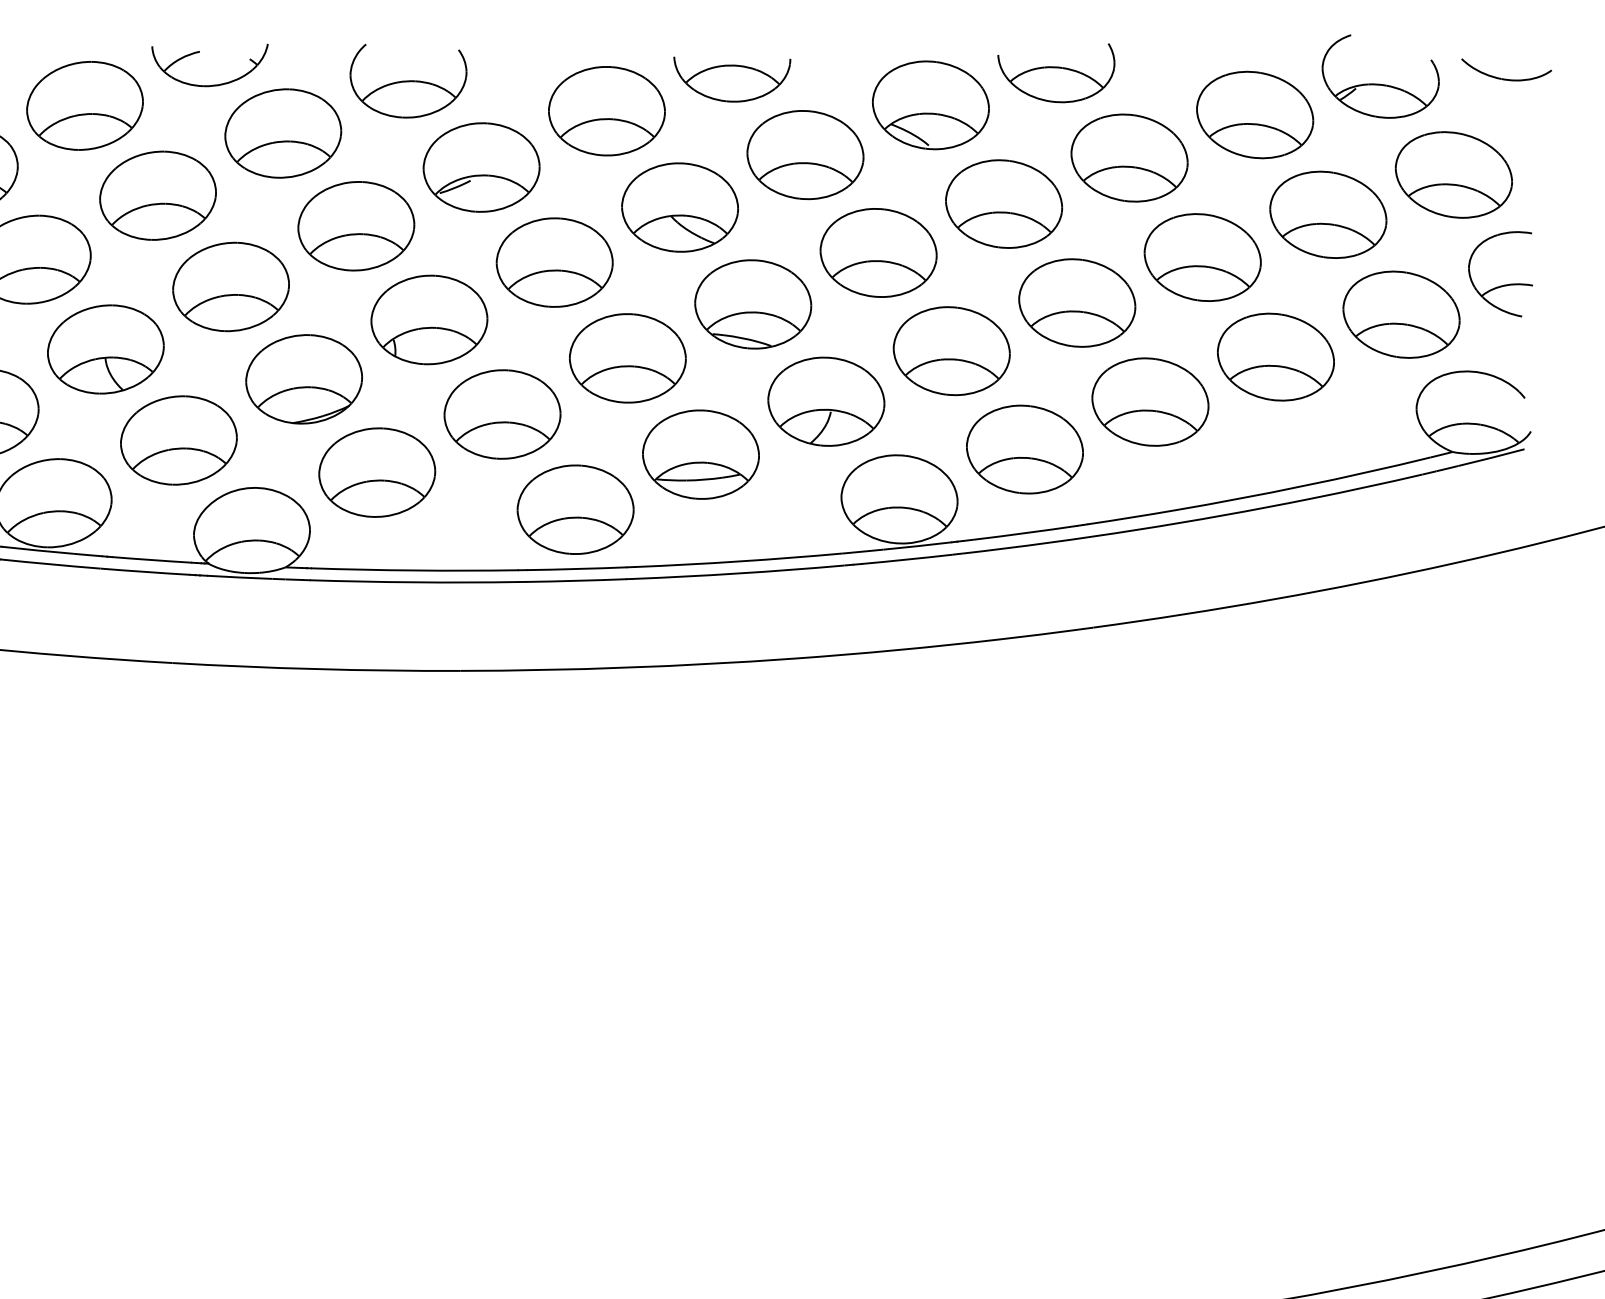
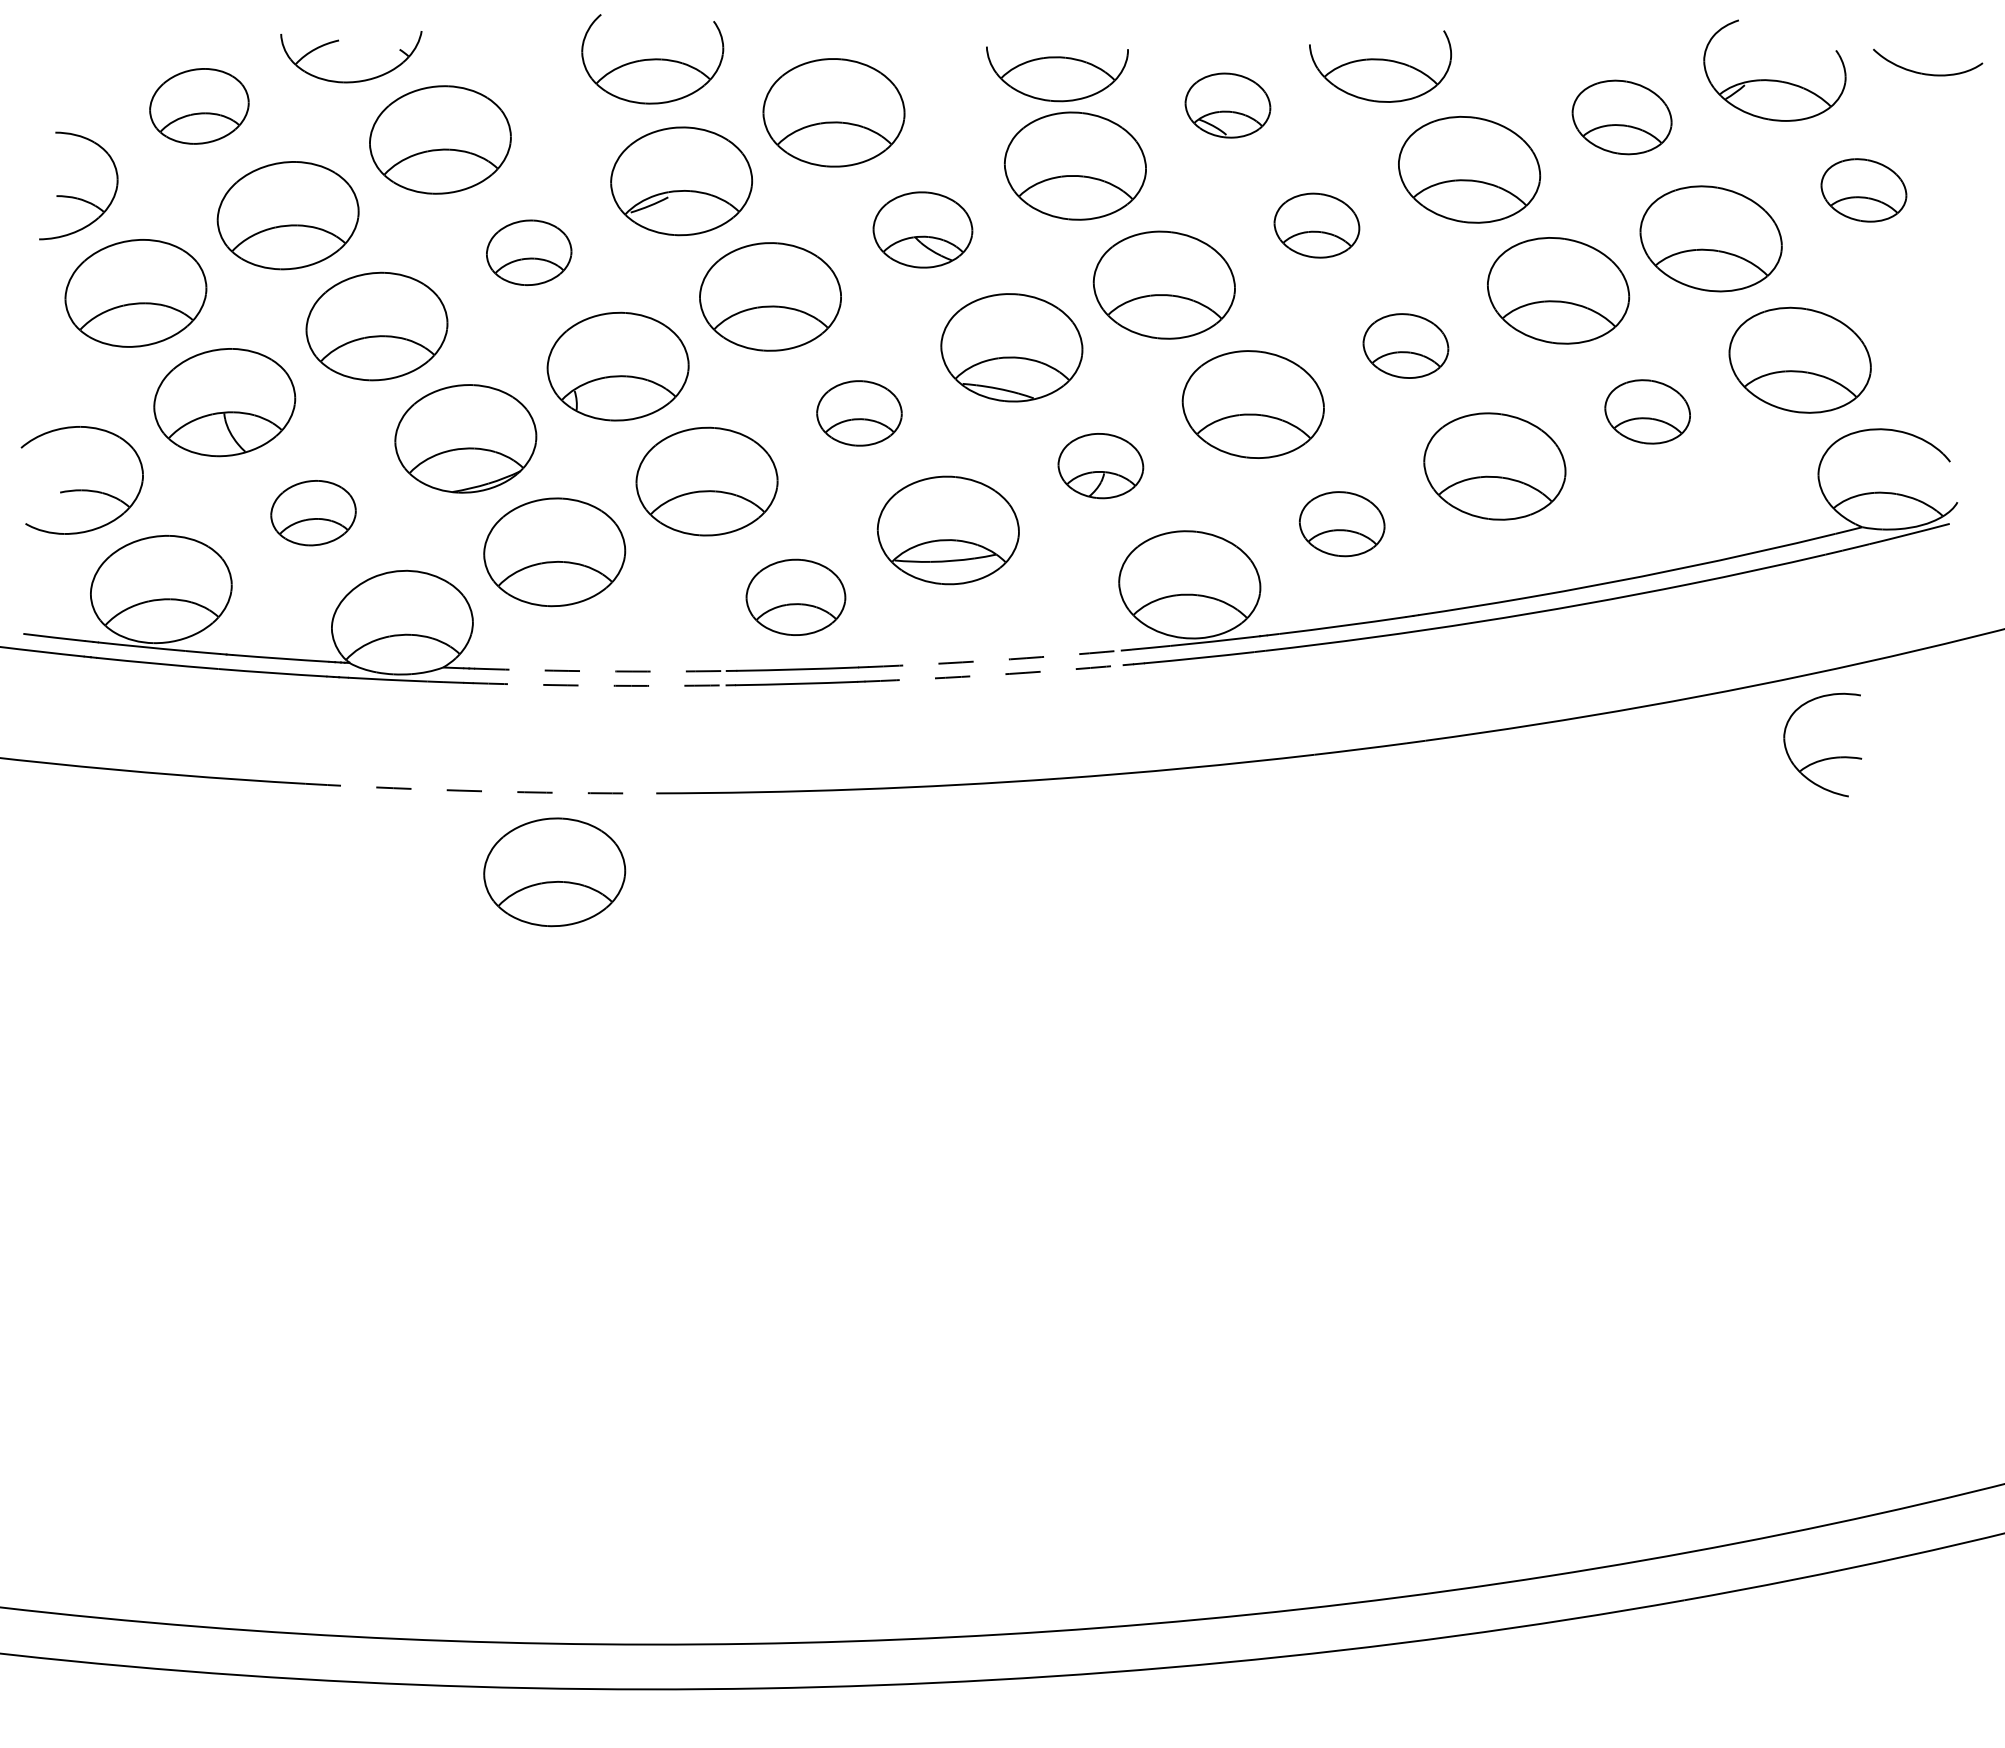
part: (732, 79) -> (1057, 74), moved
part: (408, 81) -> (652, 59), moved
part: (930, 105) -> (1227, 105), size x0.6
part: (85, 106) -> (199, 106), size x0.7
part: (1254, 115) -> (1621, 117), size x0.7
part: (1453, 175) -> (1863, 190), size x0.6
part: (1003, 203) -> (1316, 225), size x0.6
part: (679, 207) -> (922, 229), size x0.7
part: (355, 226) -> (528, 252), size x0.6
part: (1502, 285) -> (1824, 758), moved
part: (1076, 302) -> (1405, 345), size x0.6
part: (1275, 356) -> (1647, 411), size x0.6
part: (627, 358) -> (859, 413), size x0.6
part: (826, 401) -> (1100, 465), size x0.6
part: (178, 439) -> (313, 512), size x0.6
part: (1024, 448) -> (1341, 523), size x0.6
part: (575, 509) -> (795, 597), size x0.7
arc: (738, 561) -> (994, 660), solid -> dashed
arc: (414, 570) -> (600, 671), solid -> dashed
arc: (738, 573) -> (993, 674), solid -> dashed
arc: (414, 582) -> (599, 685), solid -> dashed
arc: (316, 669) -> (480, 791), solid -> dashed
part: (377, 735) -> (554, 872), added

